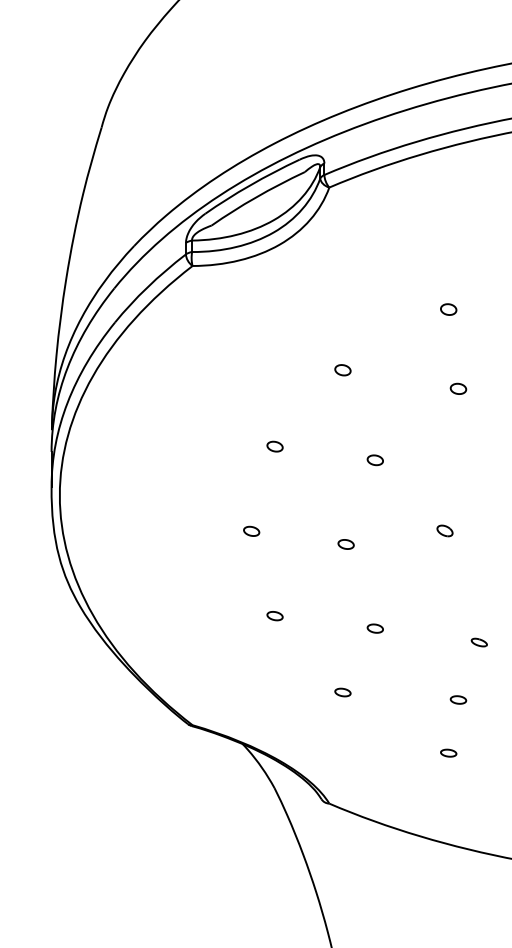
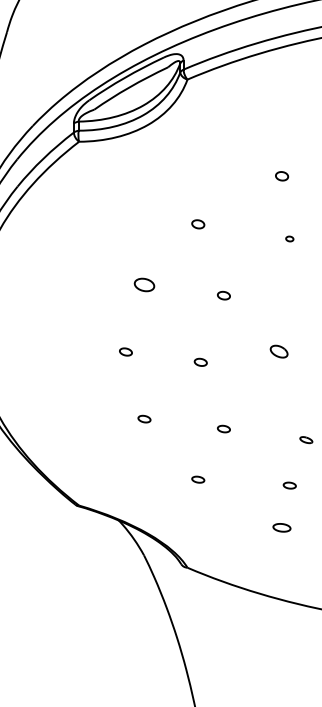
part: (458, 388) -> (289, 238), size x0.6
part: (274, 446) -> (144, 284), size x1.6
part: (444, 530) -> (278, 351), size x1.4
part: (448, 752) -> (281, 527), size x1.4

